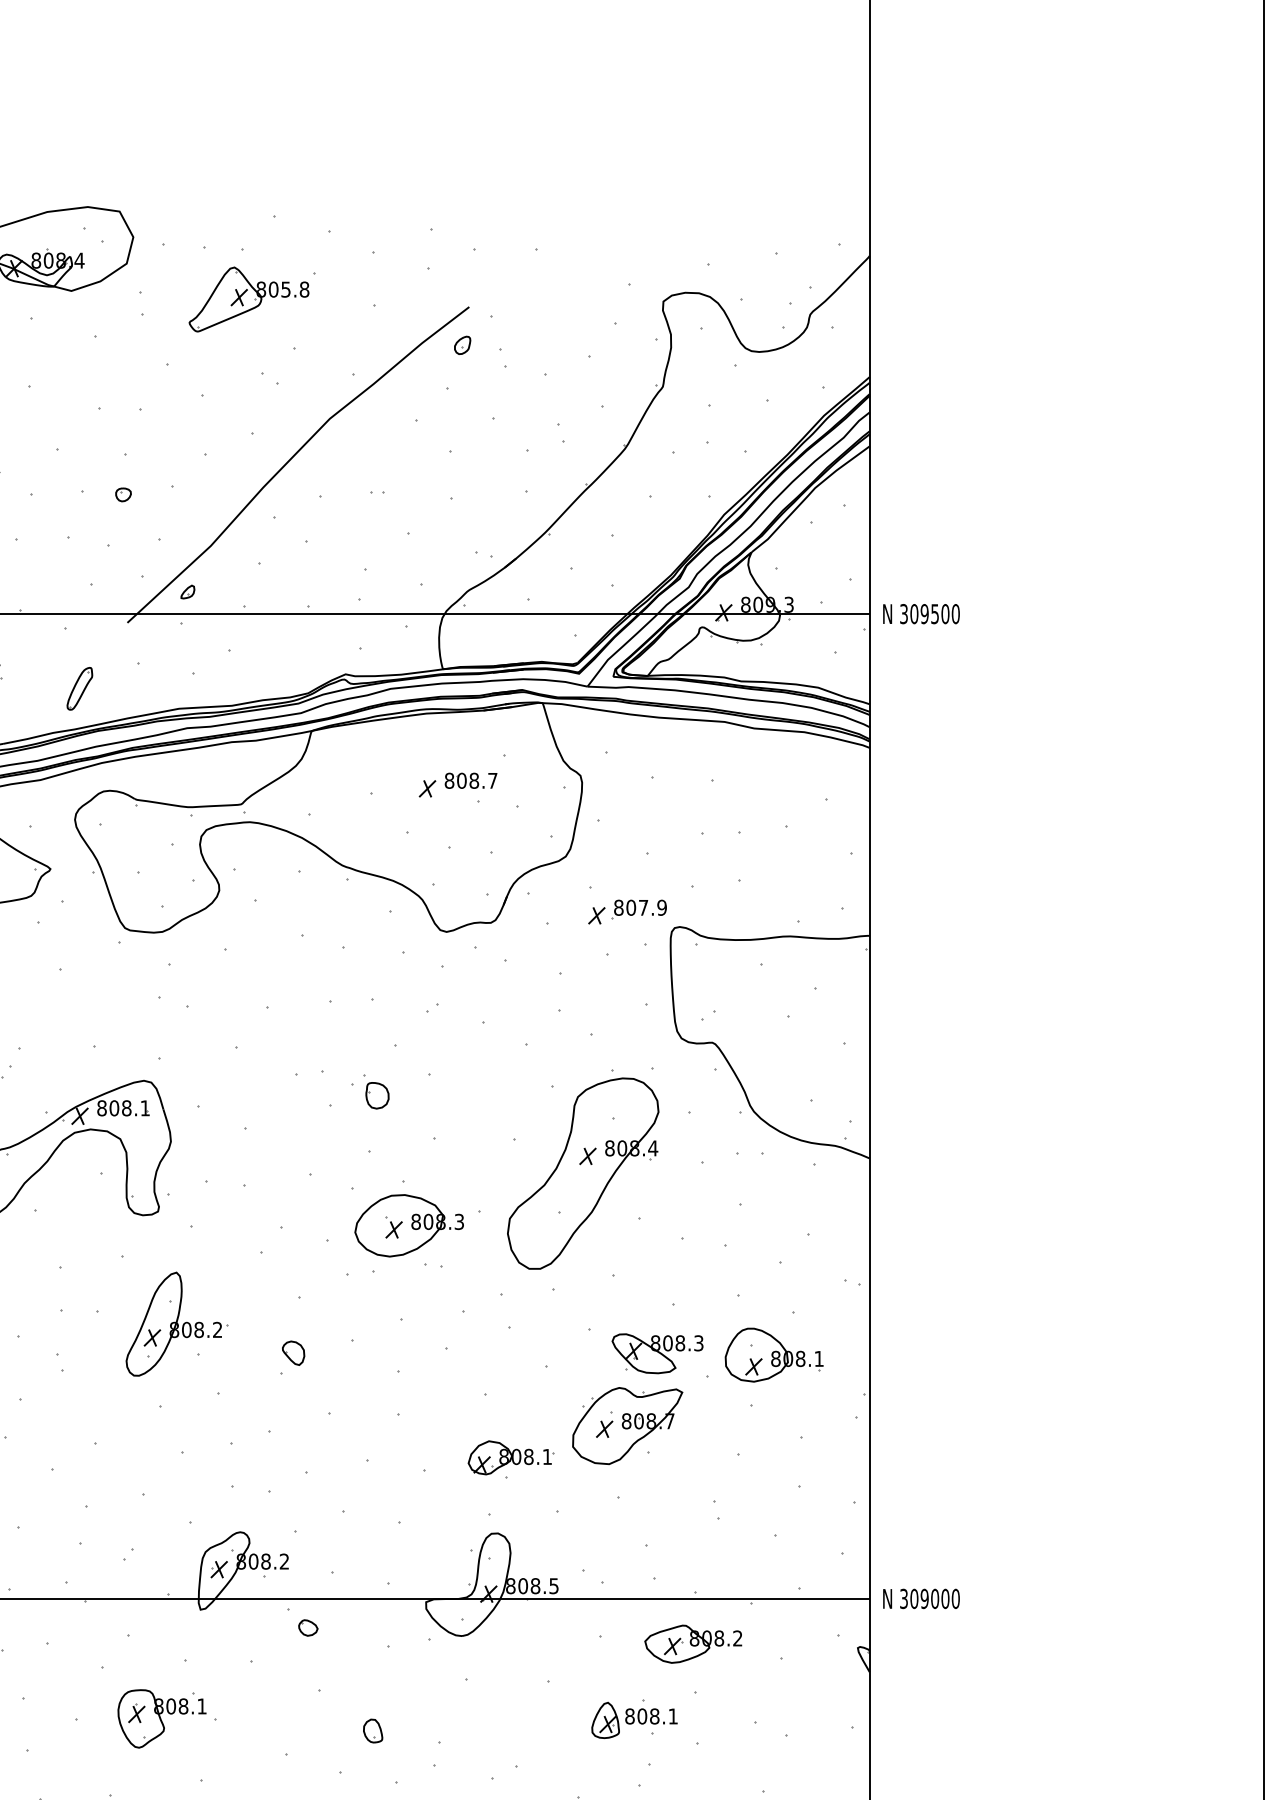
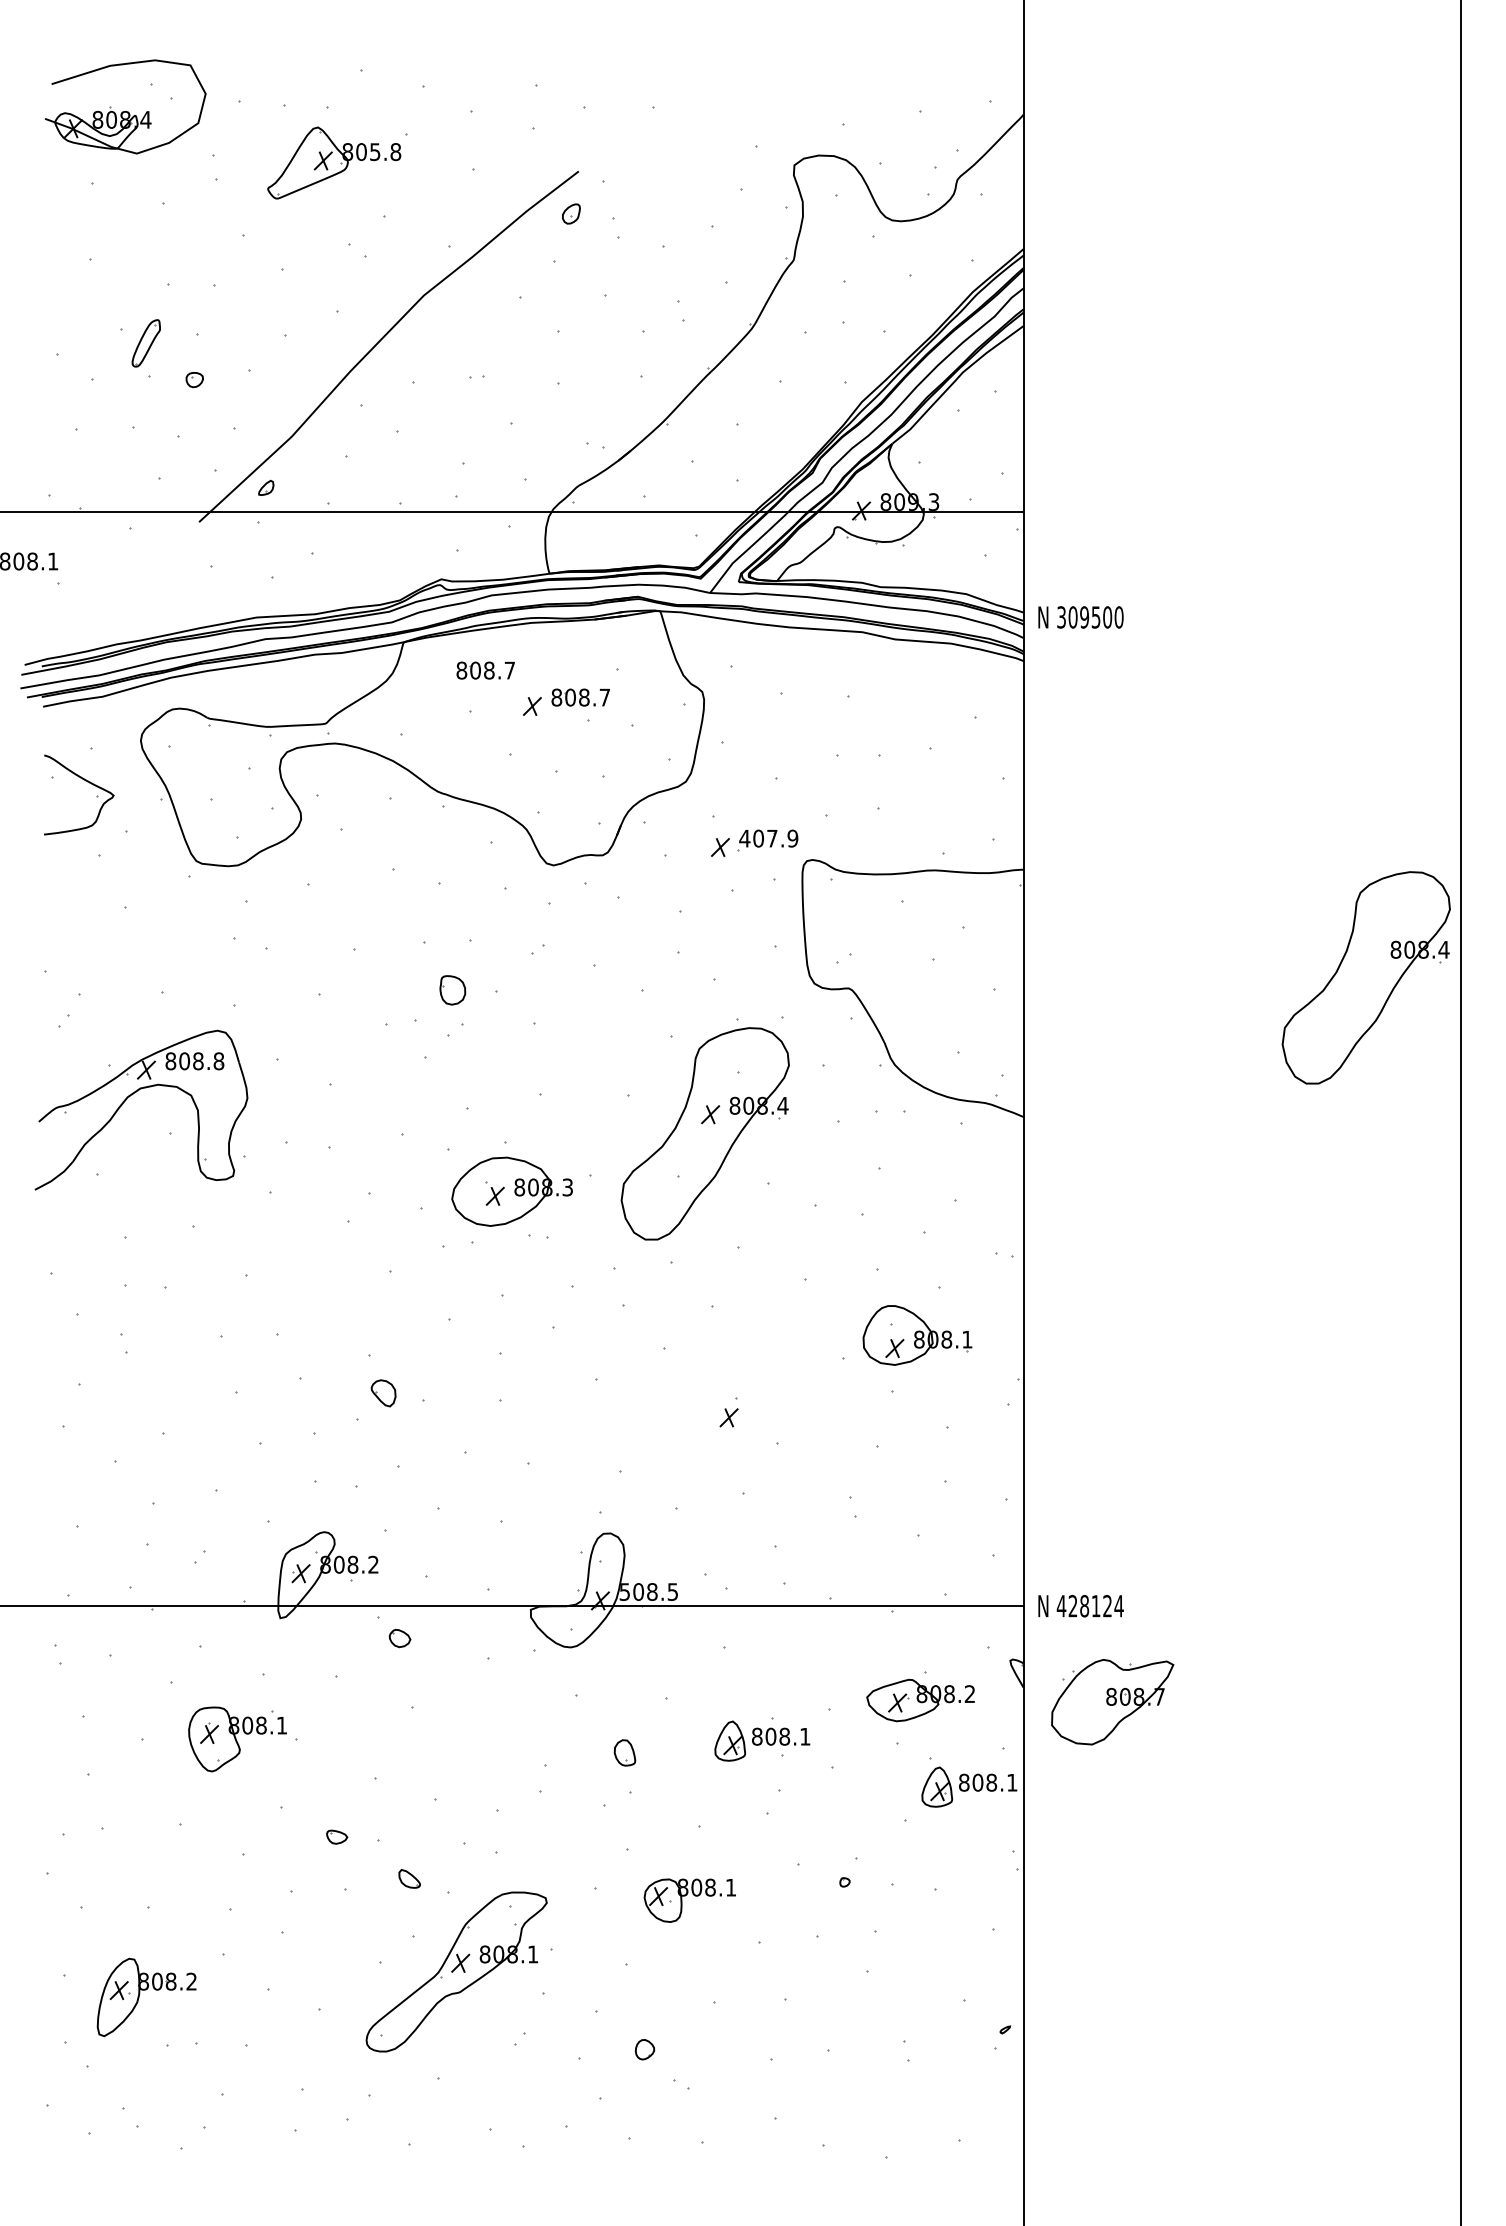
text: (921, 614) -> (1080, 617), moved
part: (79, 688) -> (145, 343), moved
part: (385, 756) -> (485, 670), added
text: (618, 907) -> (744, 838), 807.9 -> 407.9
part: (1177, 1032) -> (1365, 977), added
part: (377, 1095) -> (452, 990), moved
text: (144, 1108) -> (218, 1061), 808.1 -> 808.8
part: (176, 1323) -> (253, 1300), removed
part: (293, 1353) -> (383, 1393), moved
part: (657, 1353) -> (787, 1333), removed
part: (627, 1426) -> (1112, 1702), moved
part: (511, 1457) -> (625, 1449), removed
text: (510, 1585) -> (624, 1591), 808.5 -> 508.5
text: (929, 1598) -> (1089, 1605), 309000 -> 428124
part: (693, 1644) -> (920, 1700), moved
part: (372, 1730) -> (624, 1752), moved
part: (821, 1761) -> (969, 1786), added

